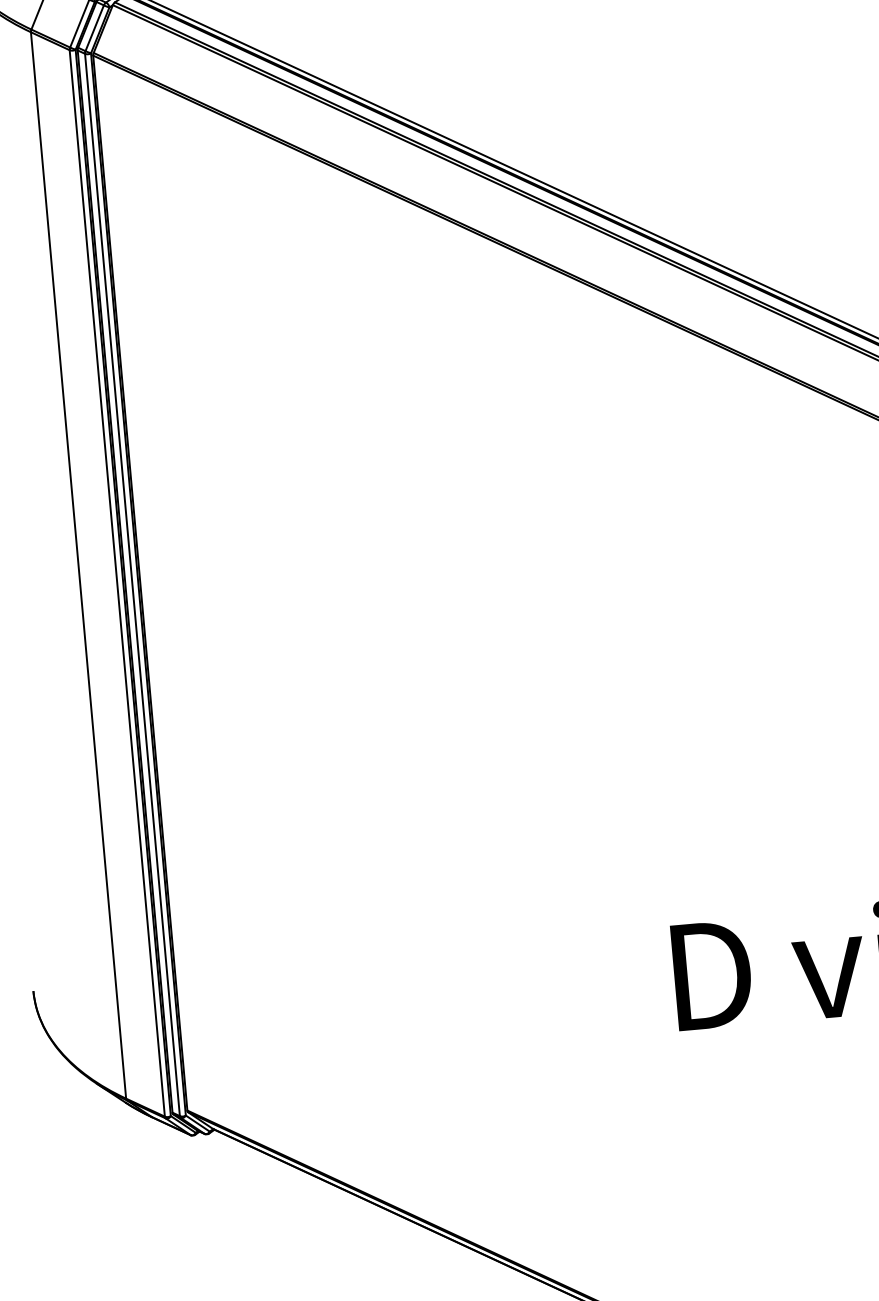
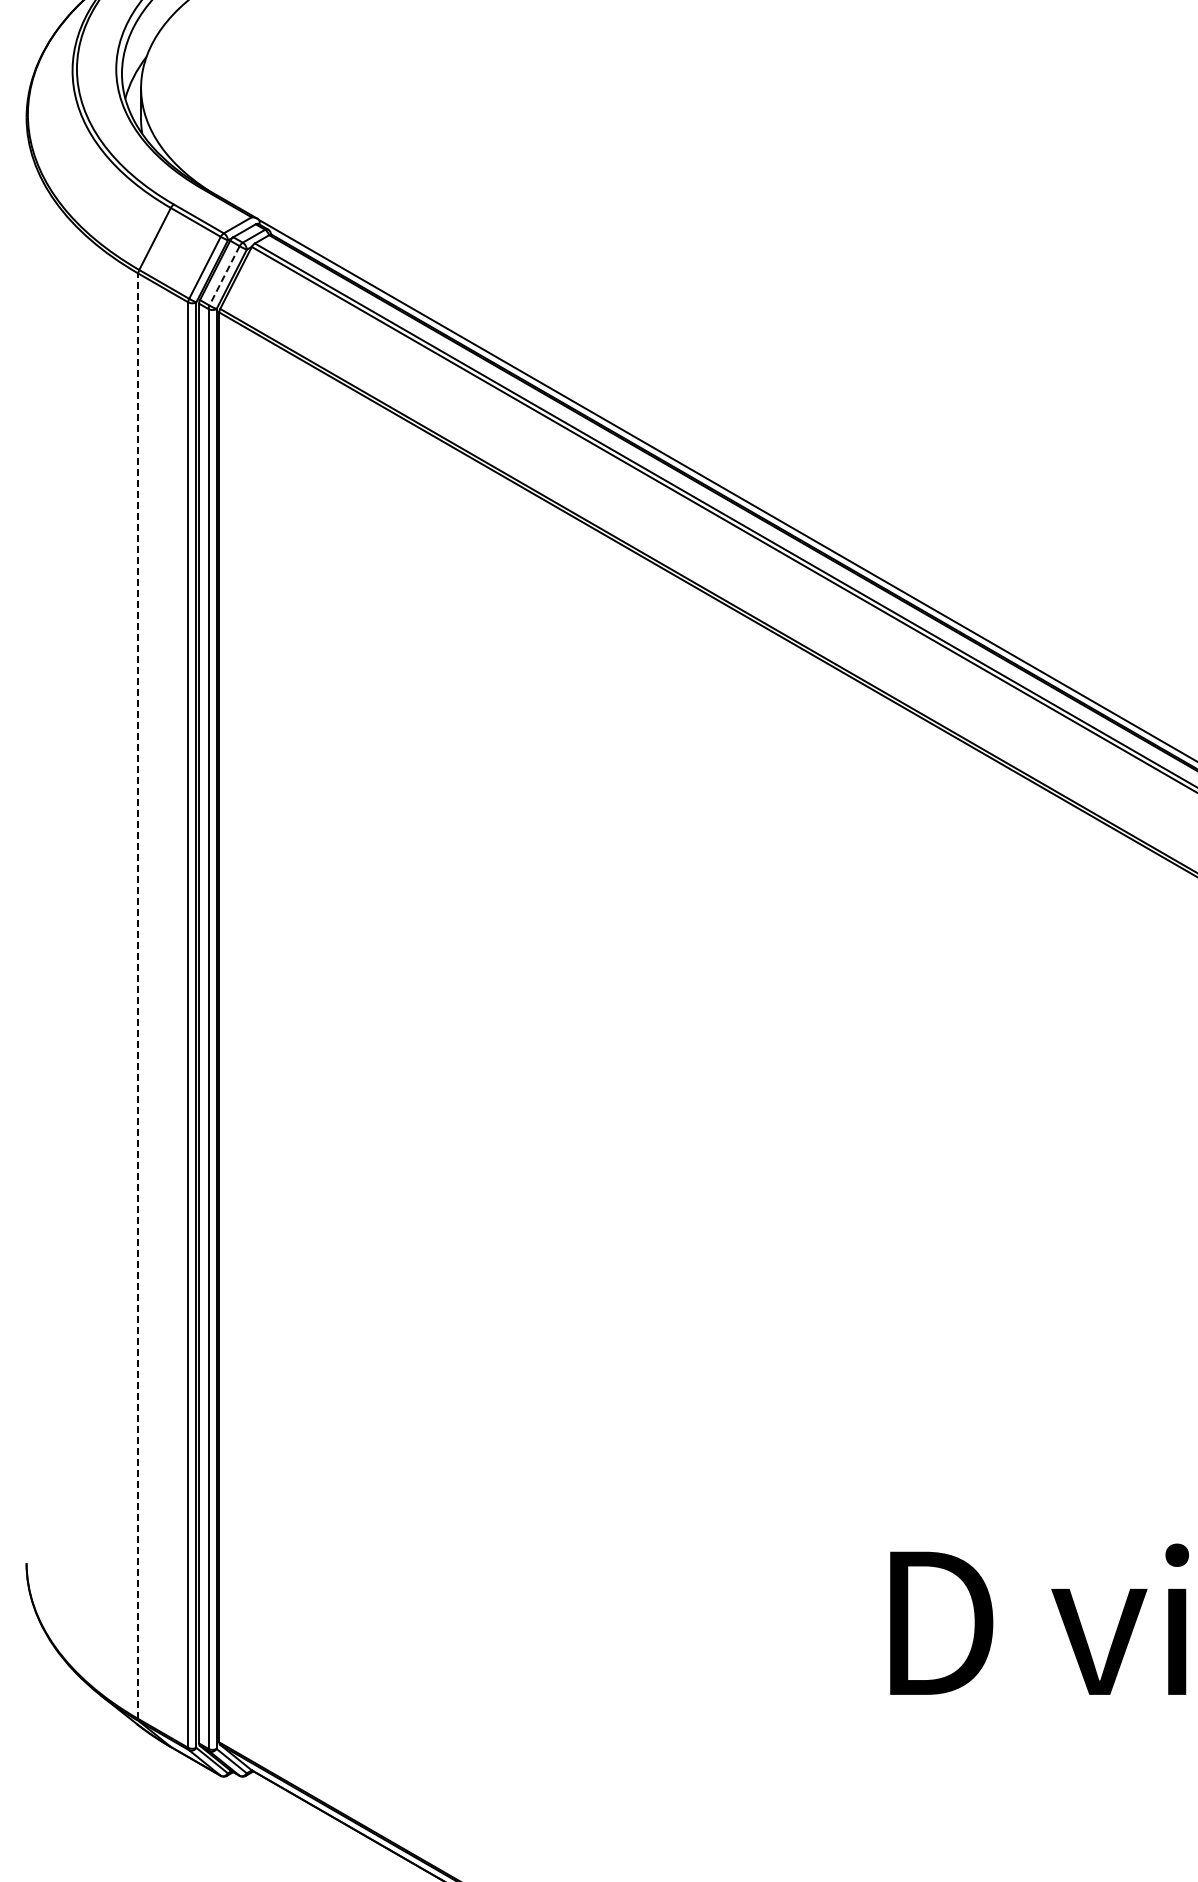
line: (94, 28) -> (224, 276), solid -> dashed
line: (78, 565) -> (138, 996), solid -> dashed

